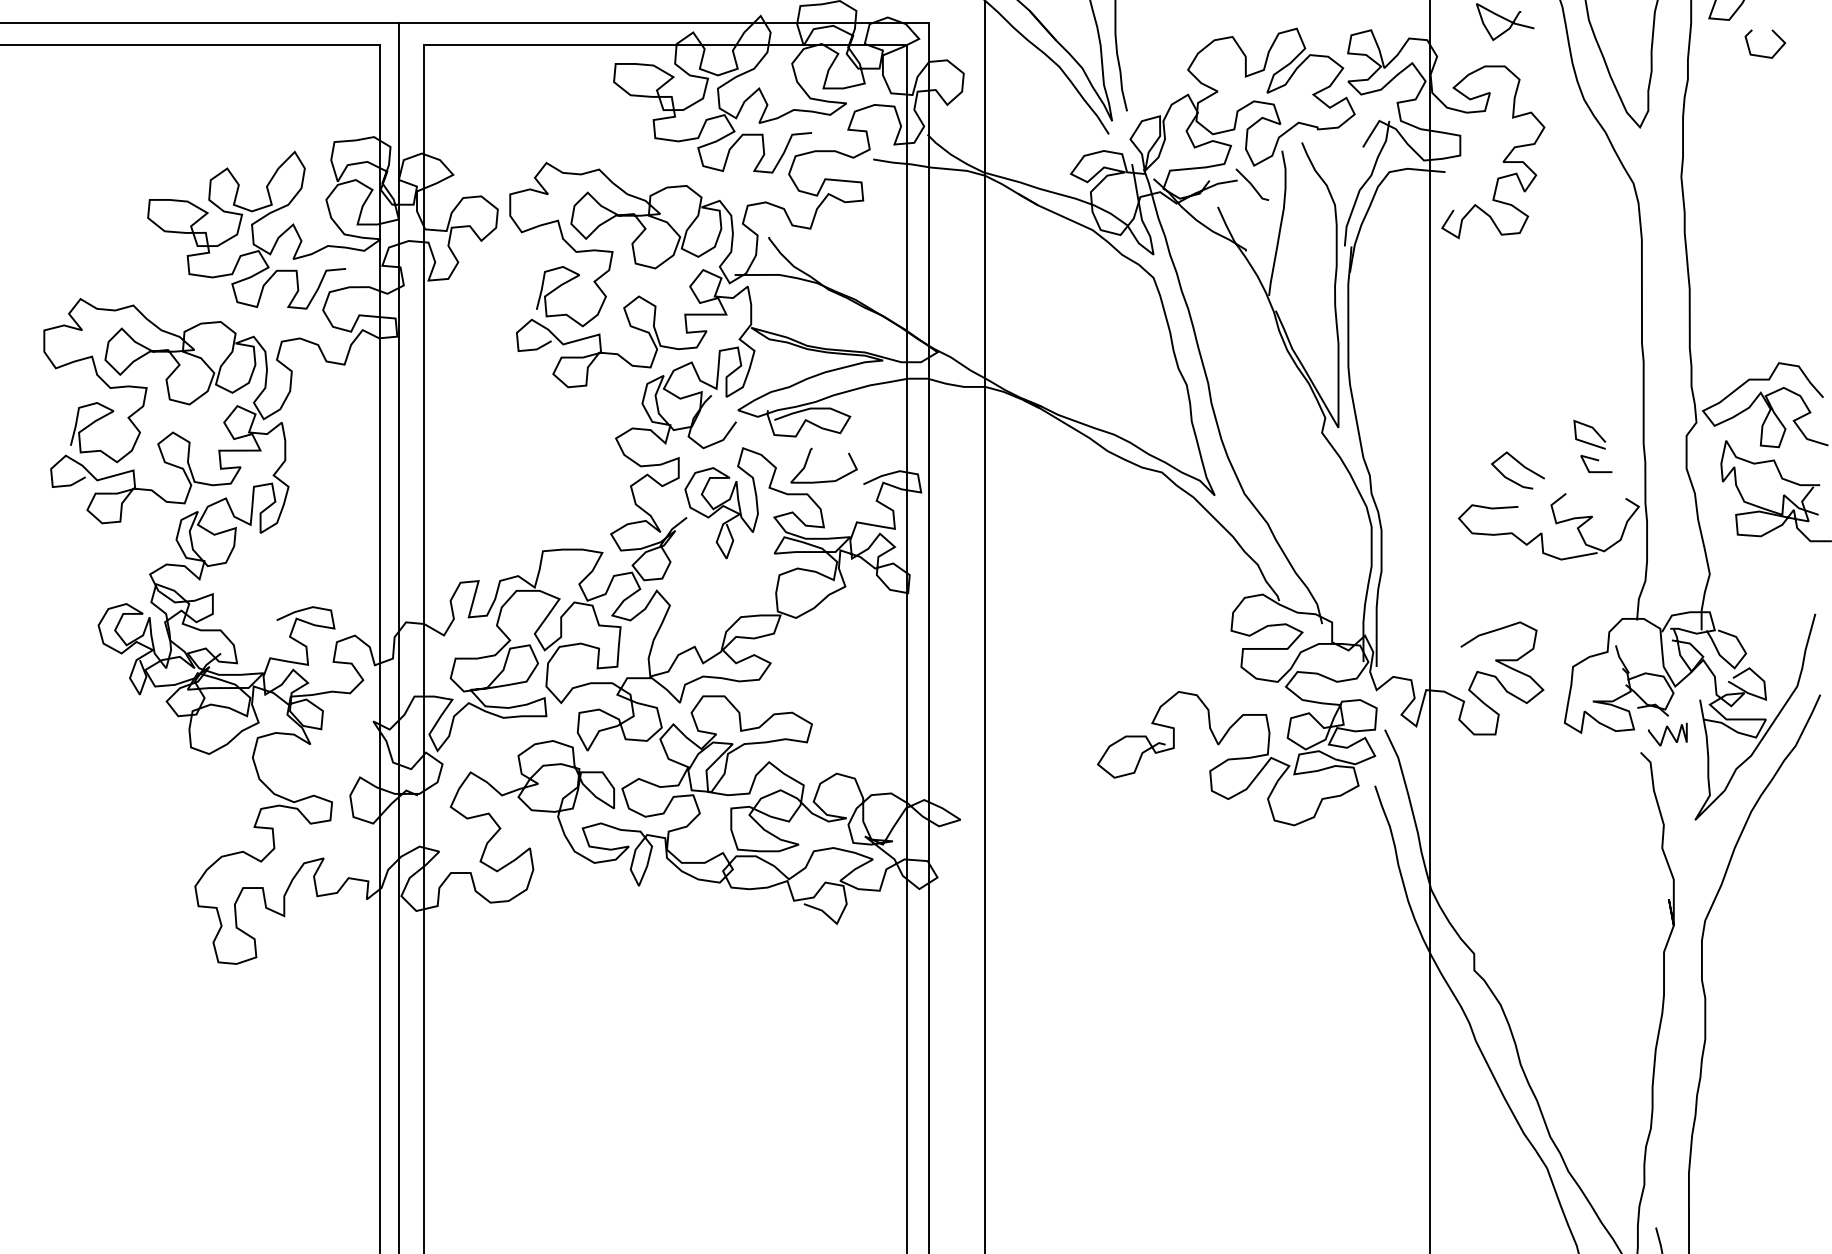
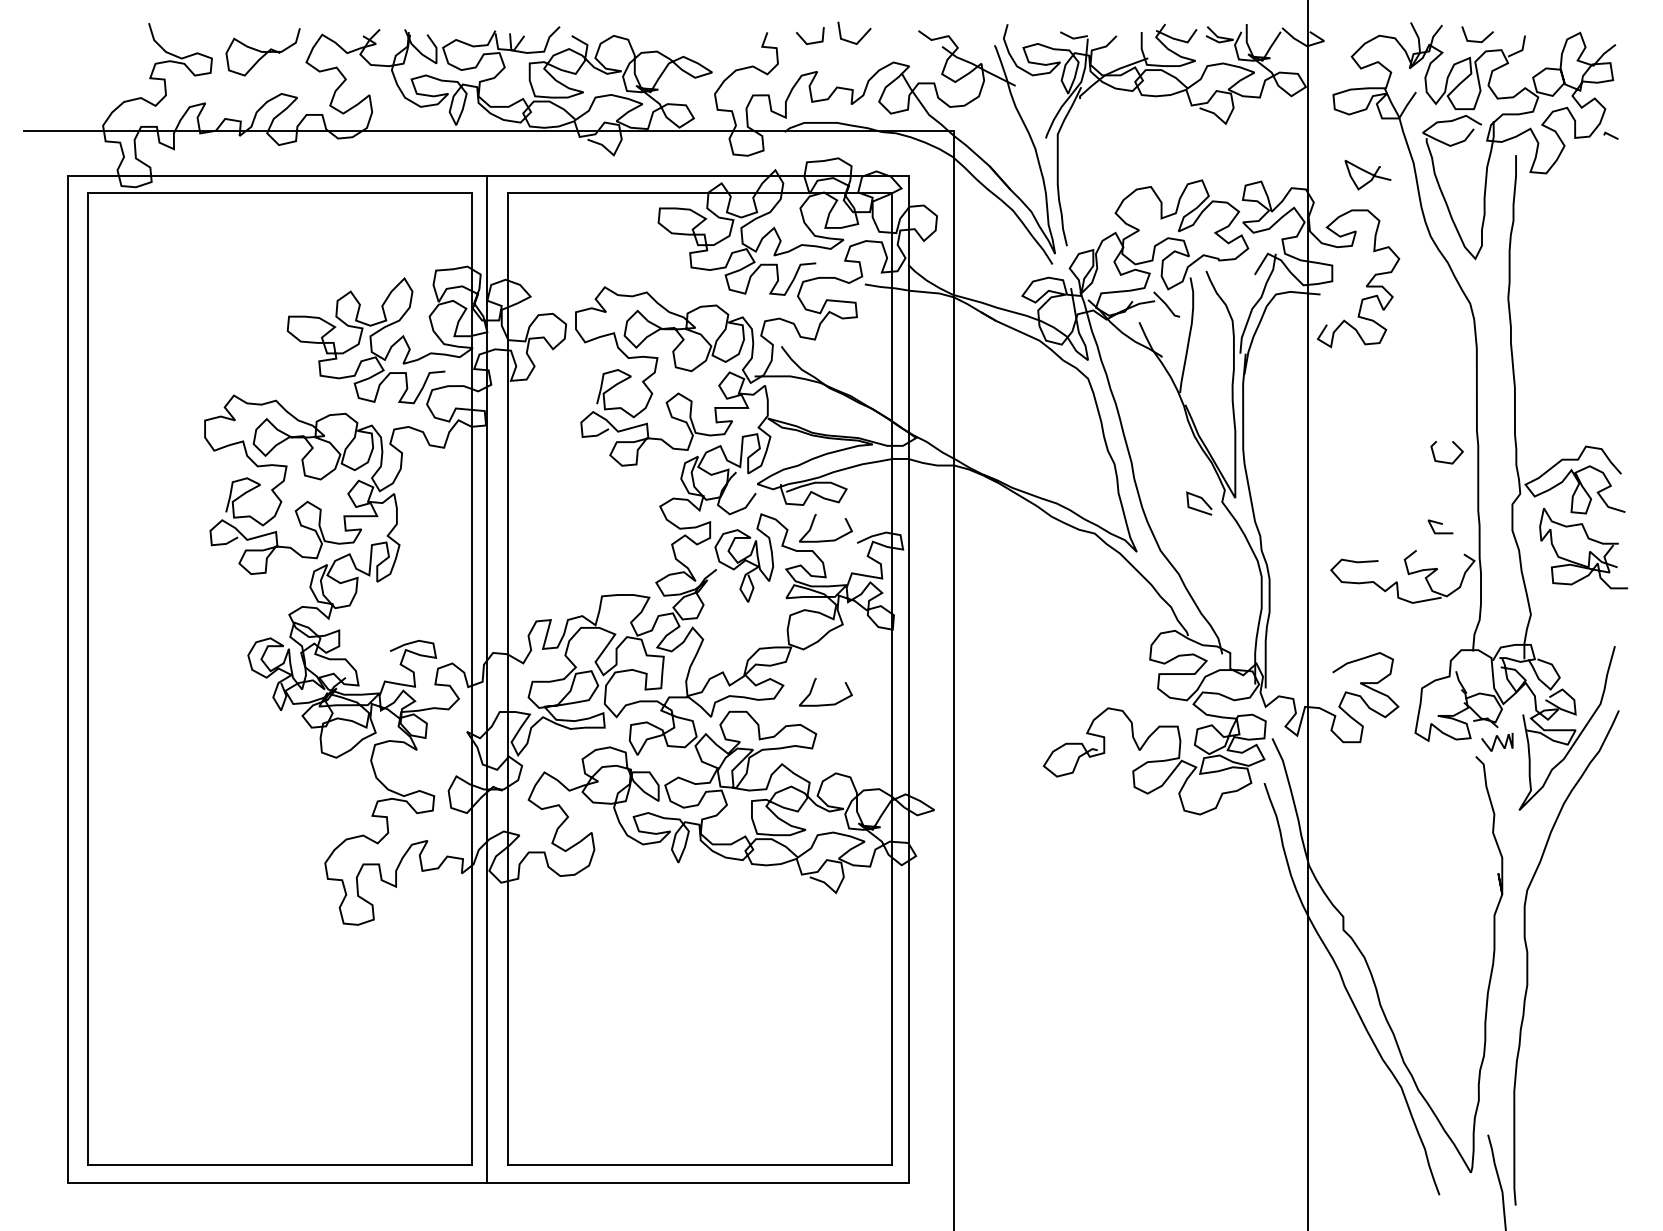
curve: (1764, 55) -> (1446, 461), moved
line: (1593, 430) -> (1202, 500), moved
curve: (1520, 466) -> (1380, 528), removed
curve: (808, 665) -> (813, 687), added

